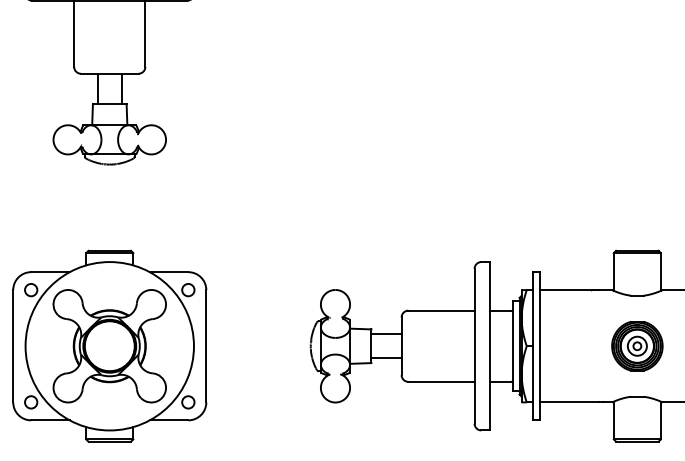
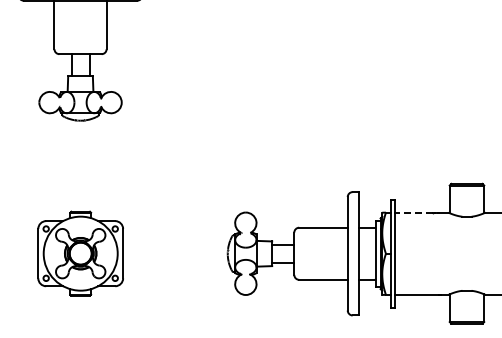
line: (565, 289) -> (414, 212), solid -> dashed
part: (109, 345) -> (80, 253), size x0.6
part: (636, 345) -> (466, 253), removed

